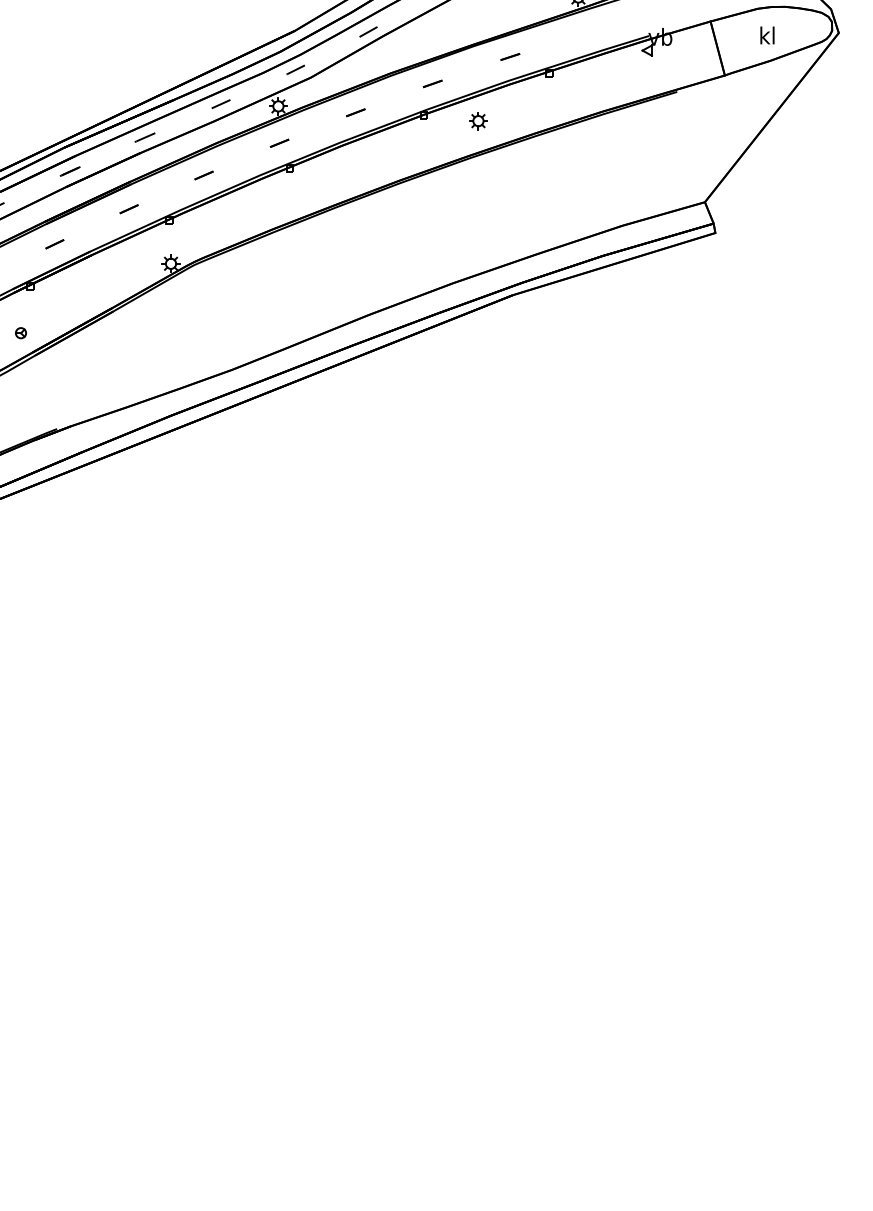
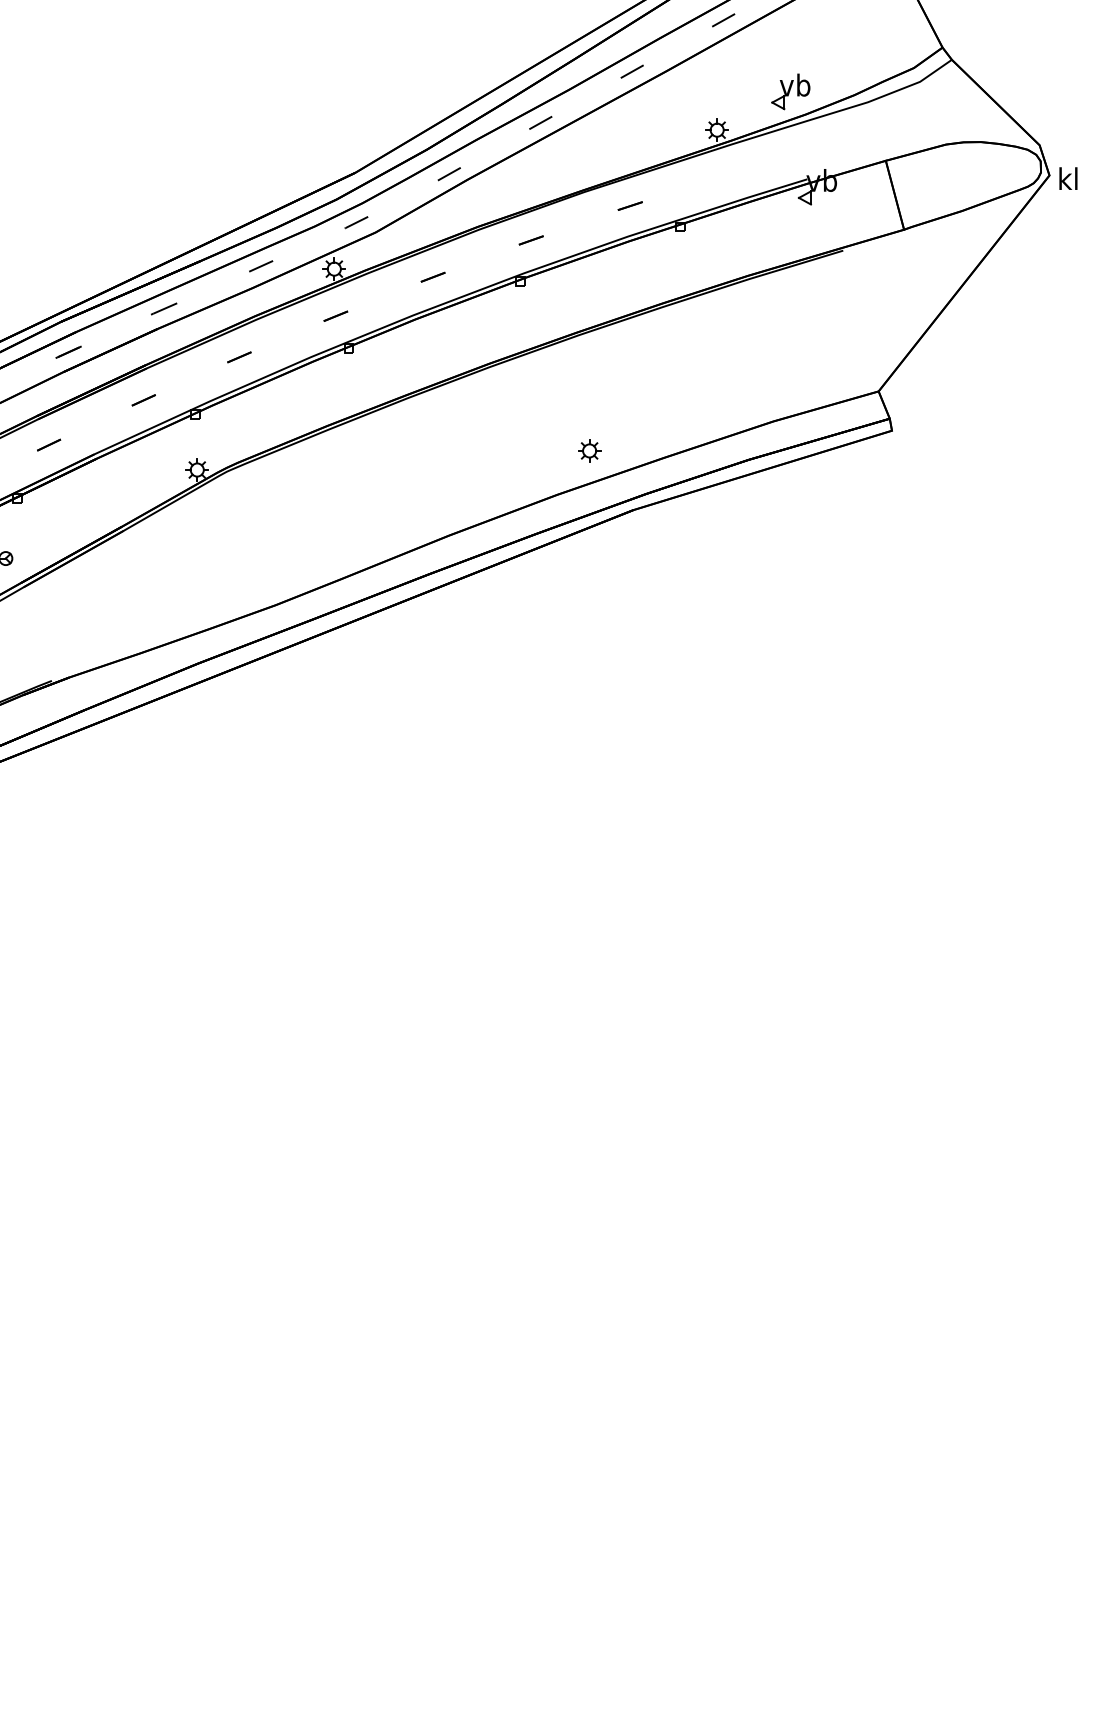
text: (767, 35) -> (1068, 178), moved
part: (478, 120) -> (589, 450), moved

